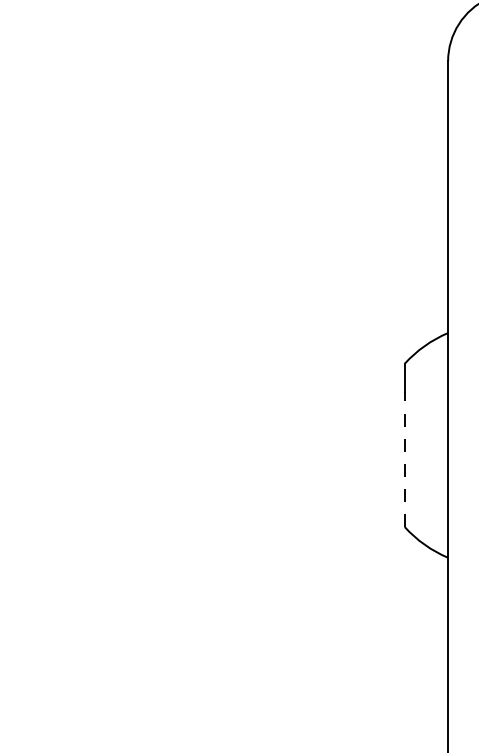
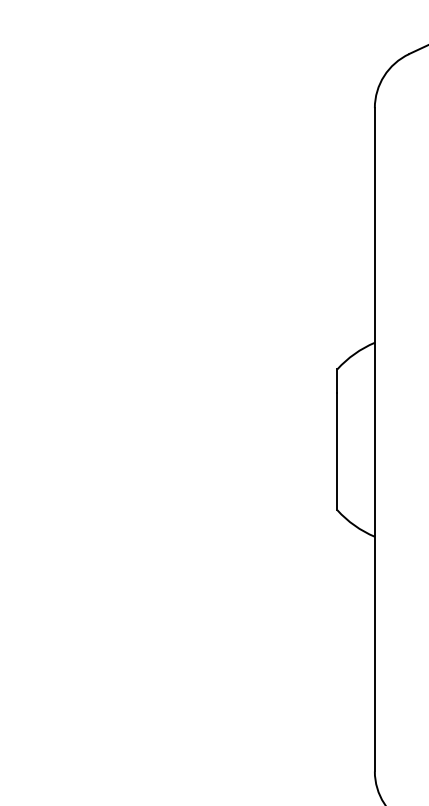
line: (404, 458) -> (337, 451), dashed -> solid

